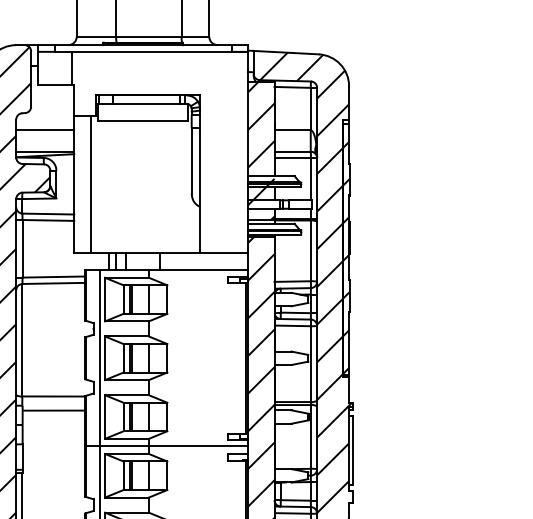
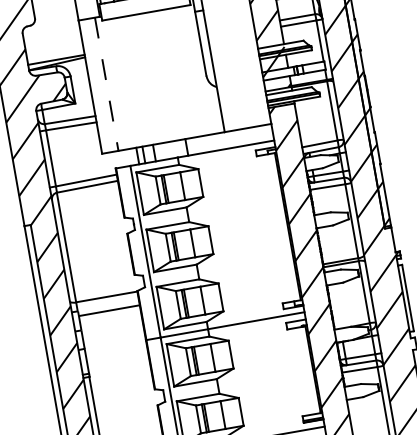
line: (45, 130) -> (53, 39), removed
line: (91, 185) -> (107, 84), solid -> dashed

